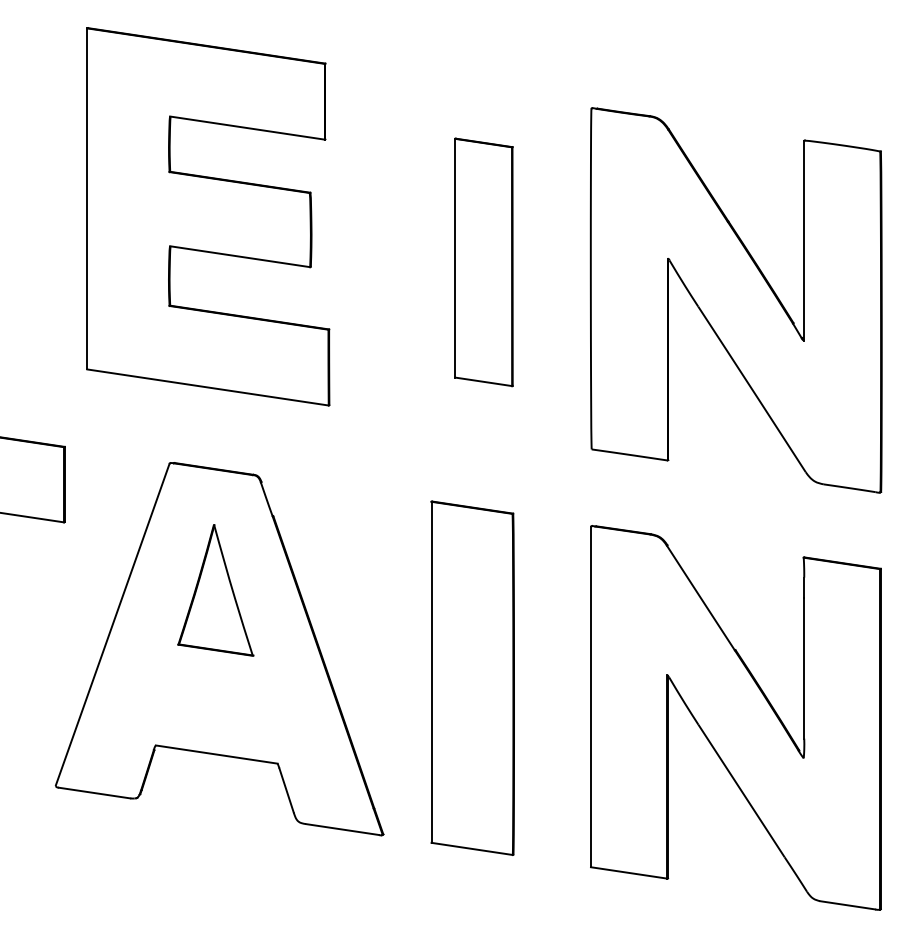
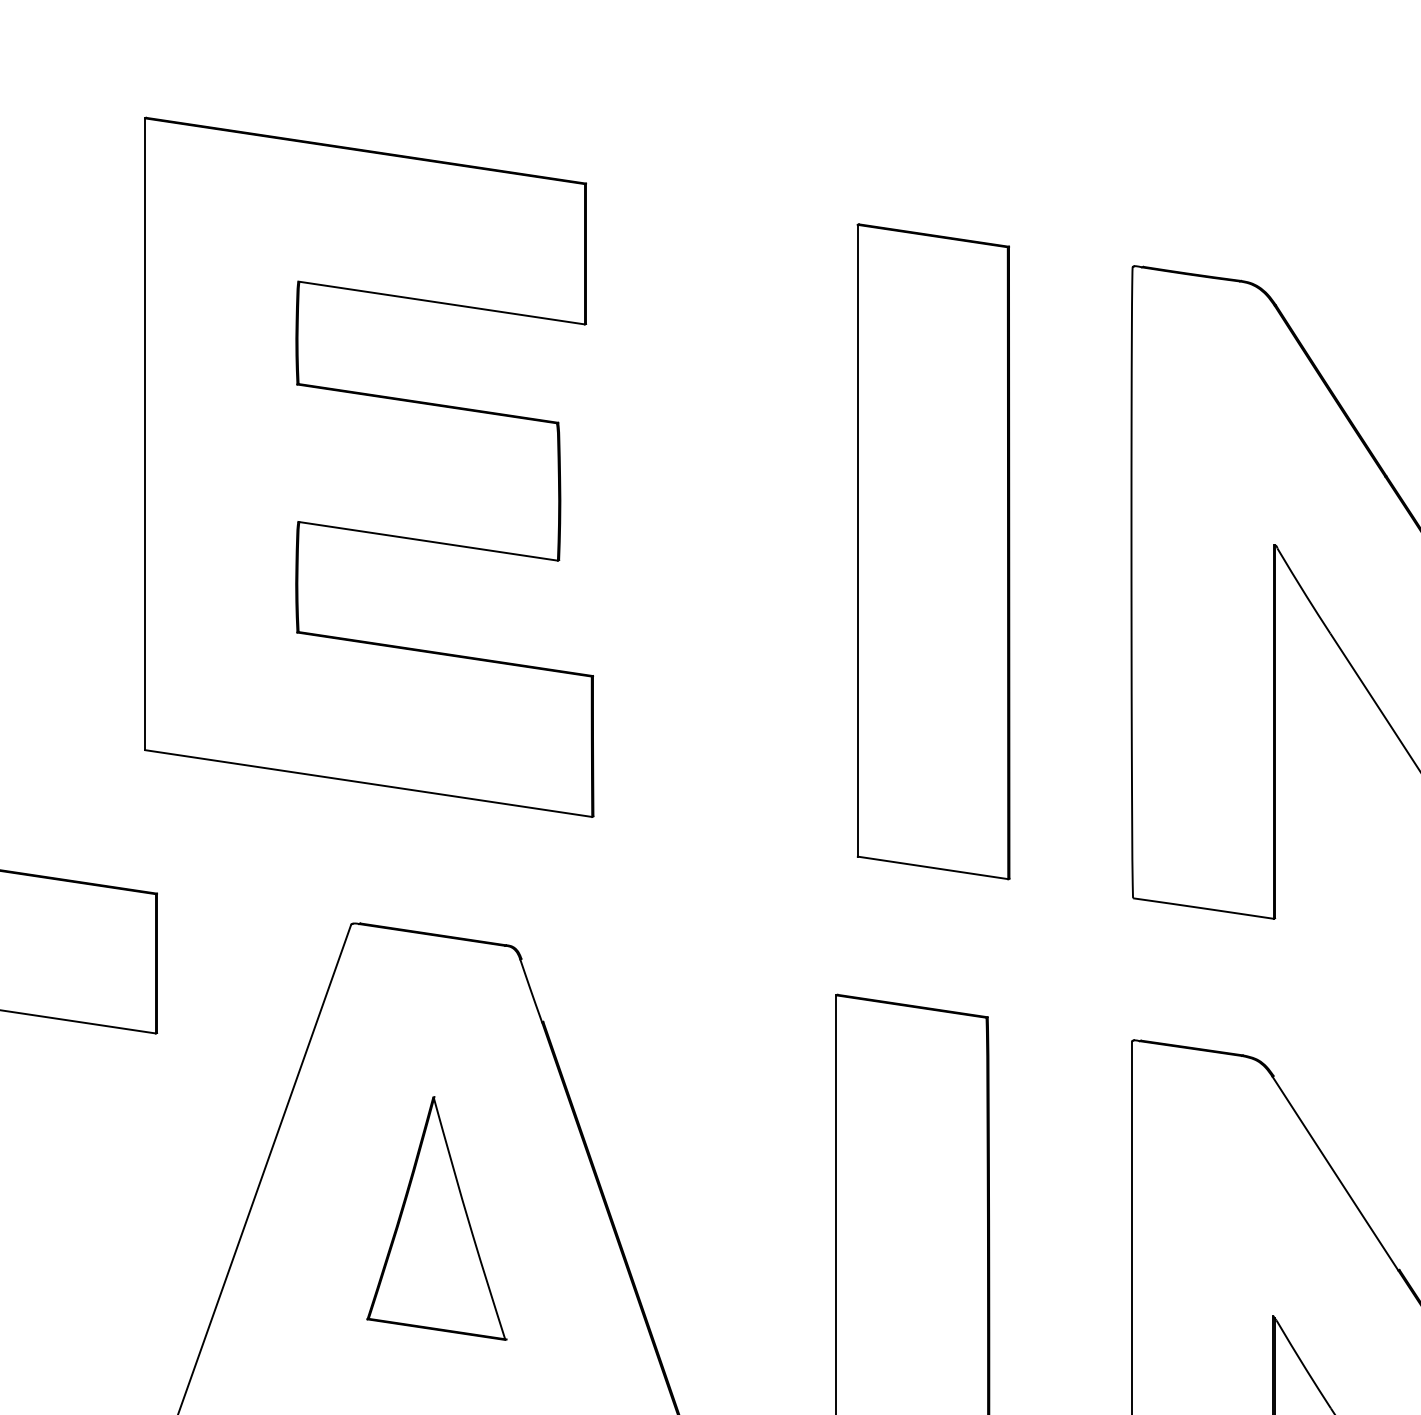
part: (208, 216) -> (369, 466), moved
part: (483, 262) -> (932, 552), size x1.43
part: (215, 590) -> (436, 1218), moved

